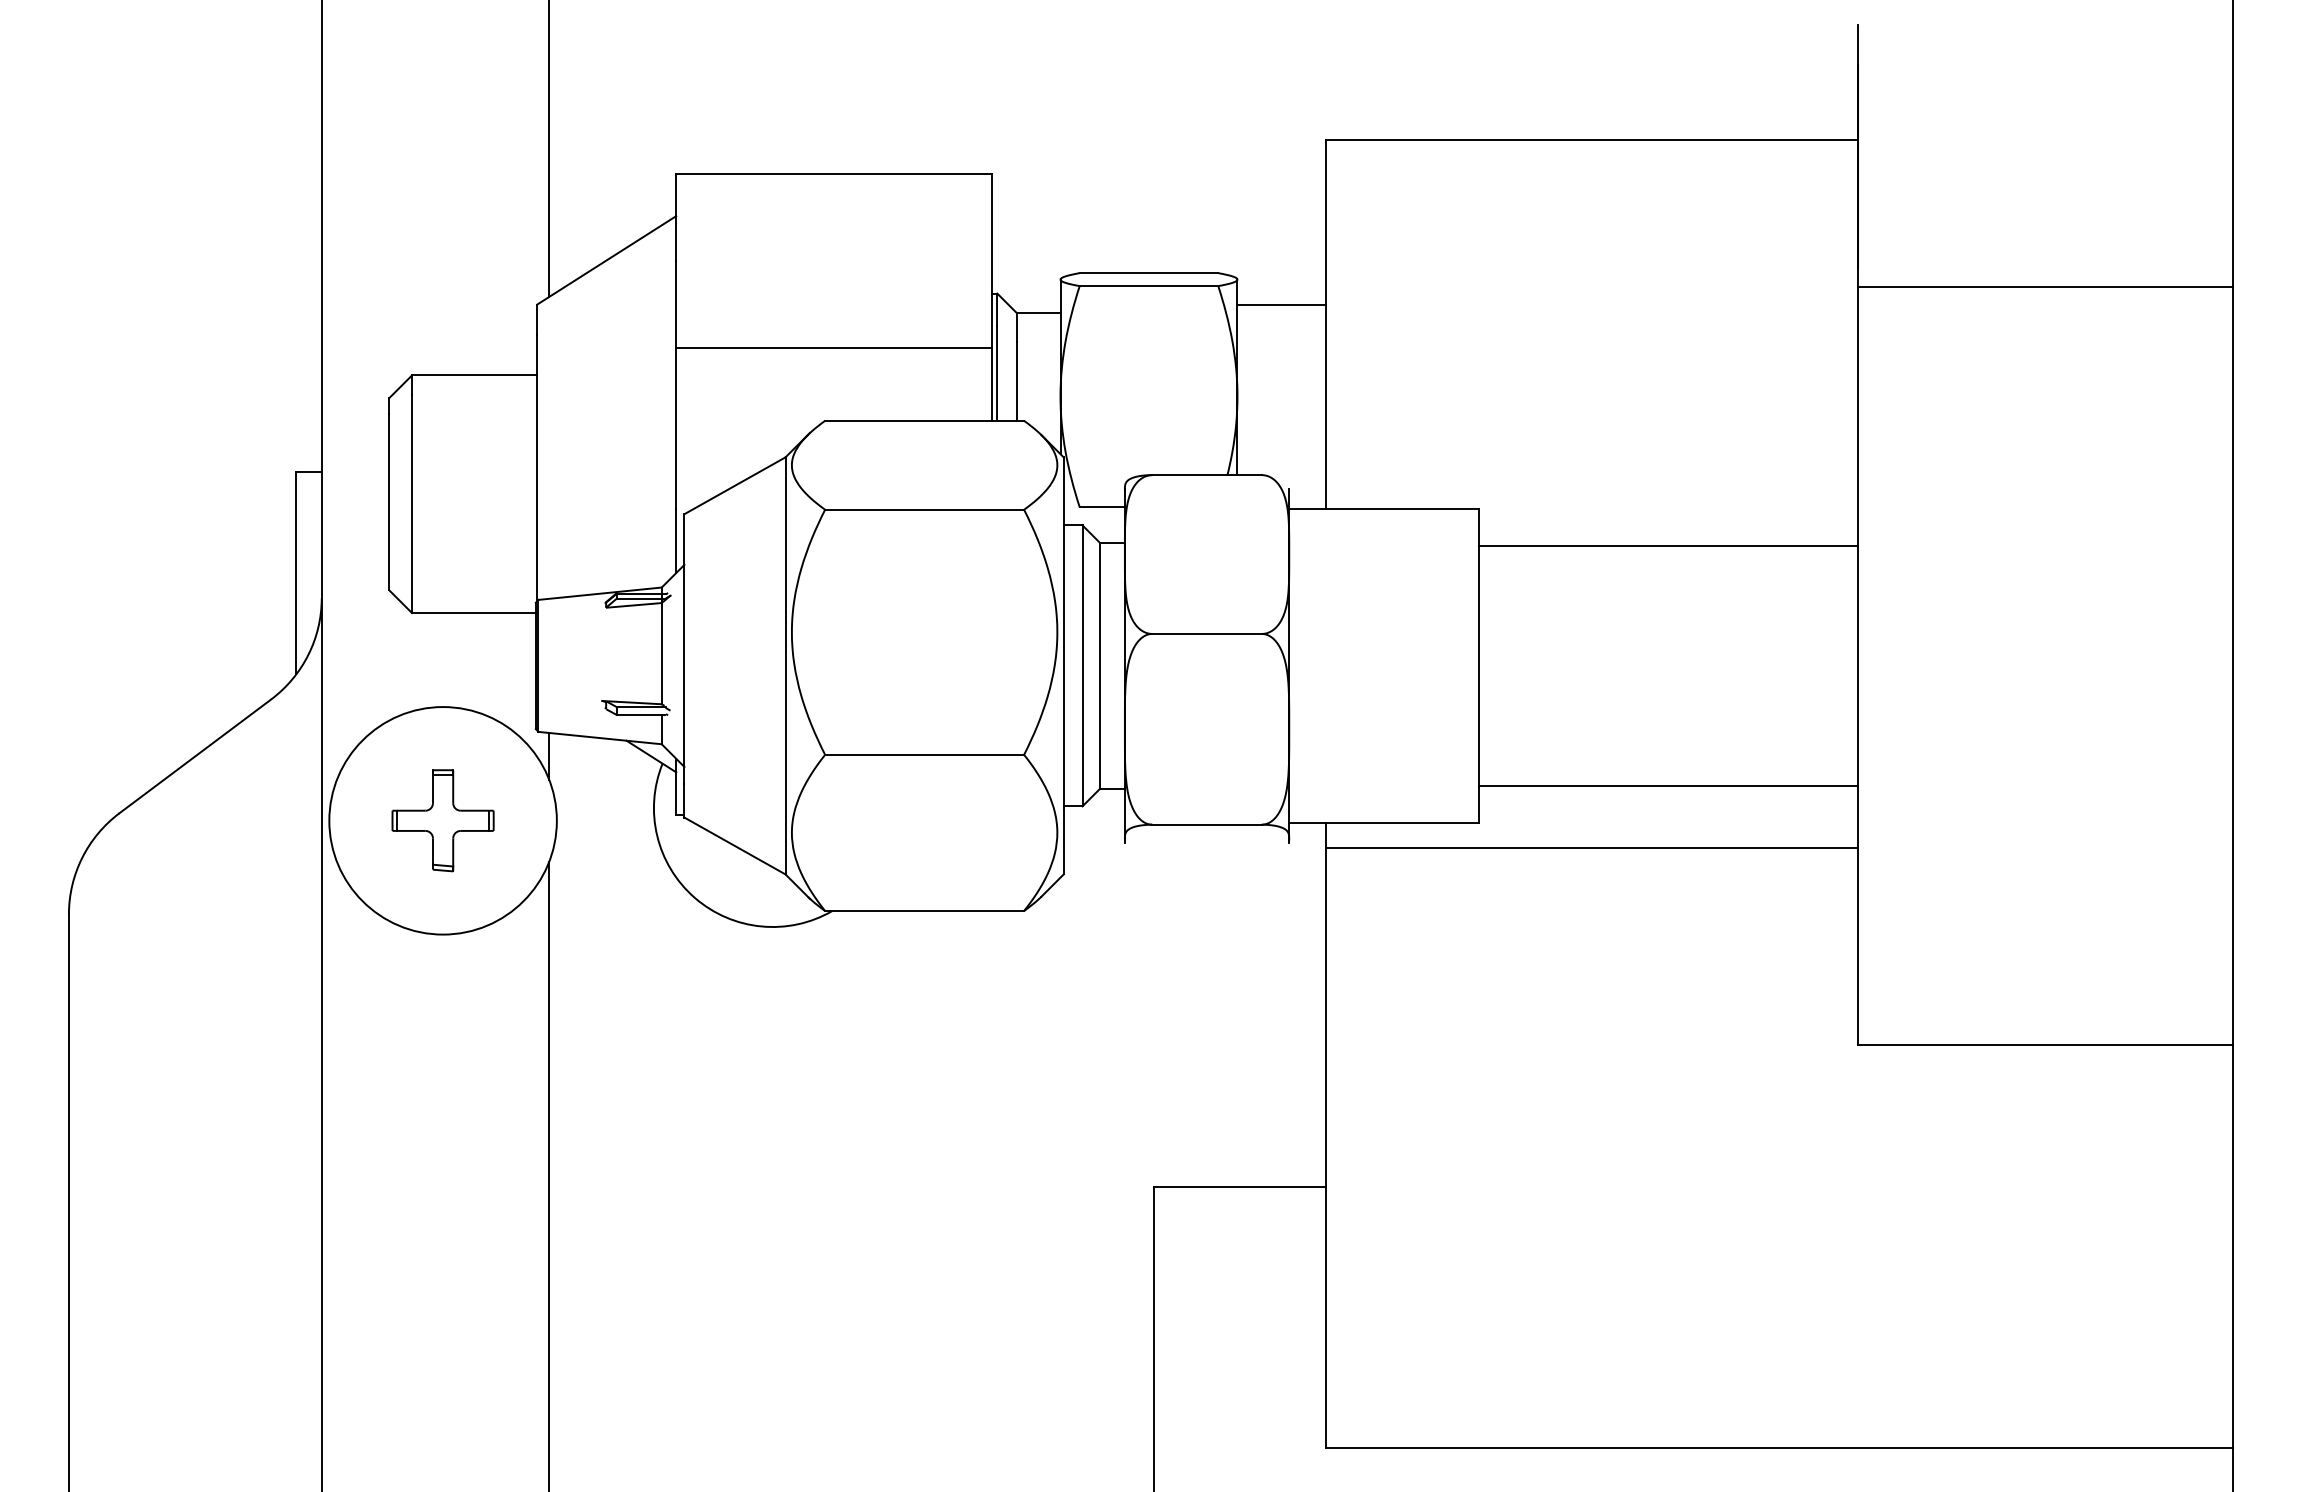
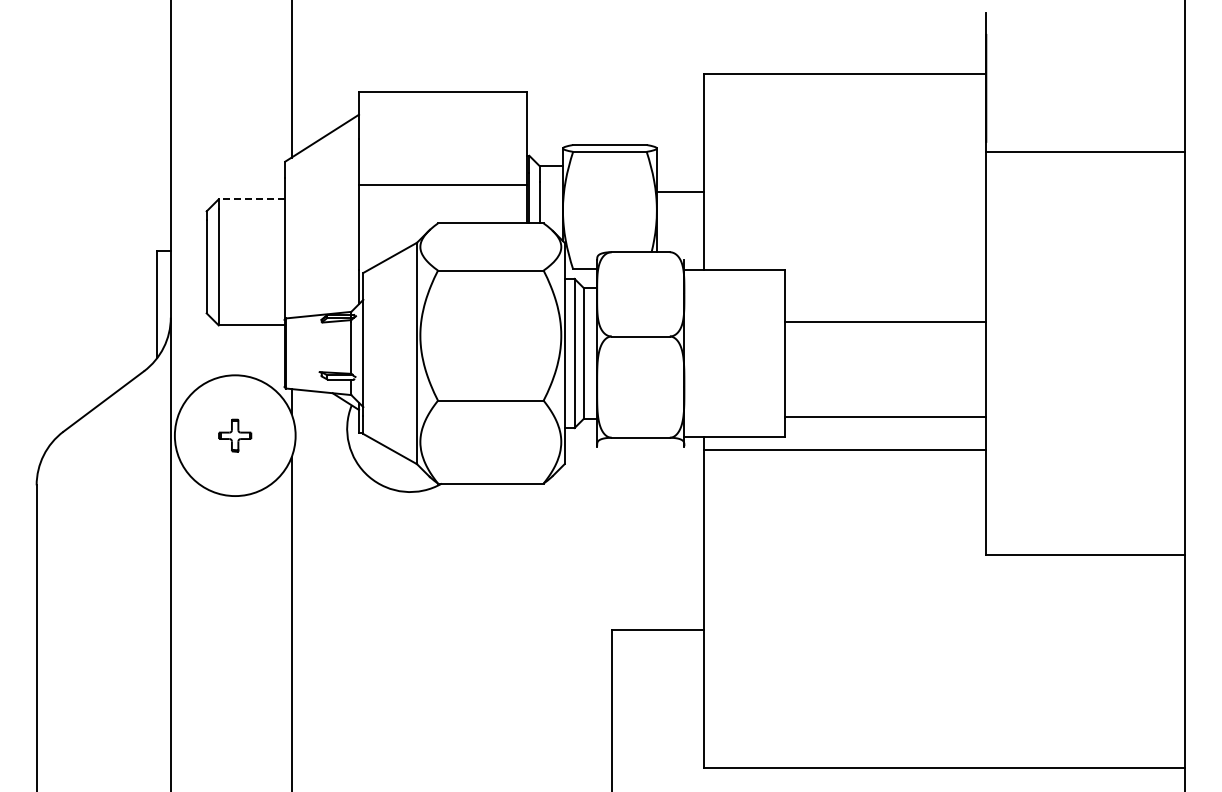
line: (1280, 304) -> (679, 191), moved
line: (473, 375) -> (251, 199), solid -> dashed
line: (1668, 545) -> (885, 321), moved
part: (441, 820) -> (234, 435), size x0.6

